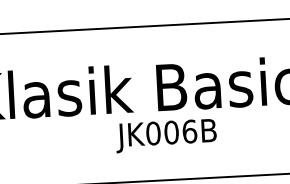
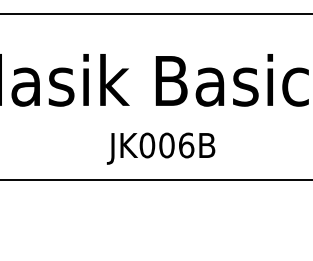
text: (166, 135) -> (161, 148), moved

